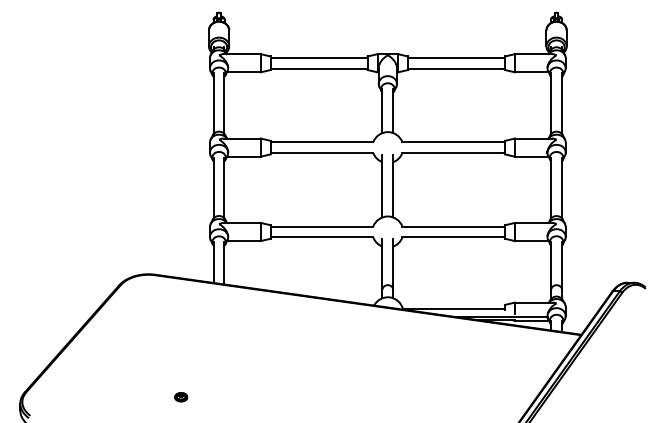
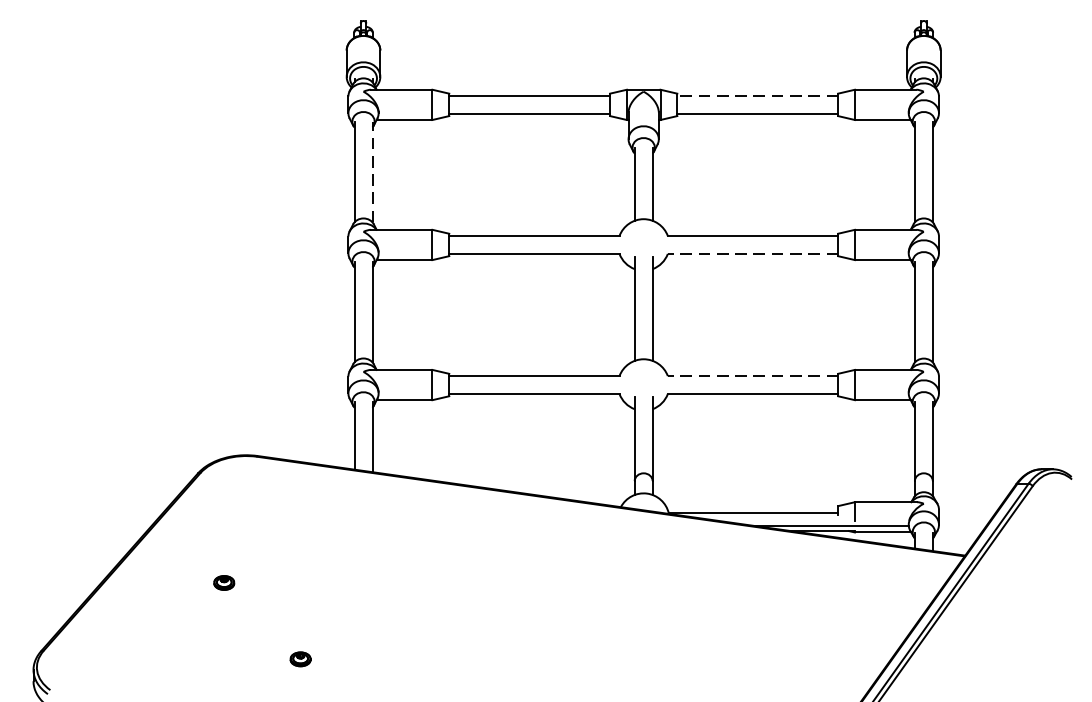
line: (456, 57) -> (757, 95), solid -> dashed
line: (224, 103) -> (372, 171), solid -> dashed
line: (453, 153) -> (752, 254), solid -> dashed
line: (453, 226) -> (752, 375), solid -> dashed
part: (135, 351) -> (224, 583), added

